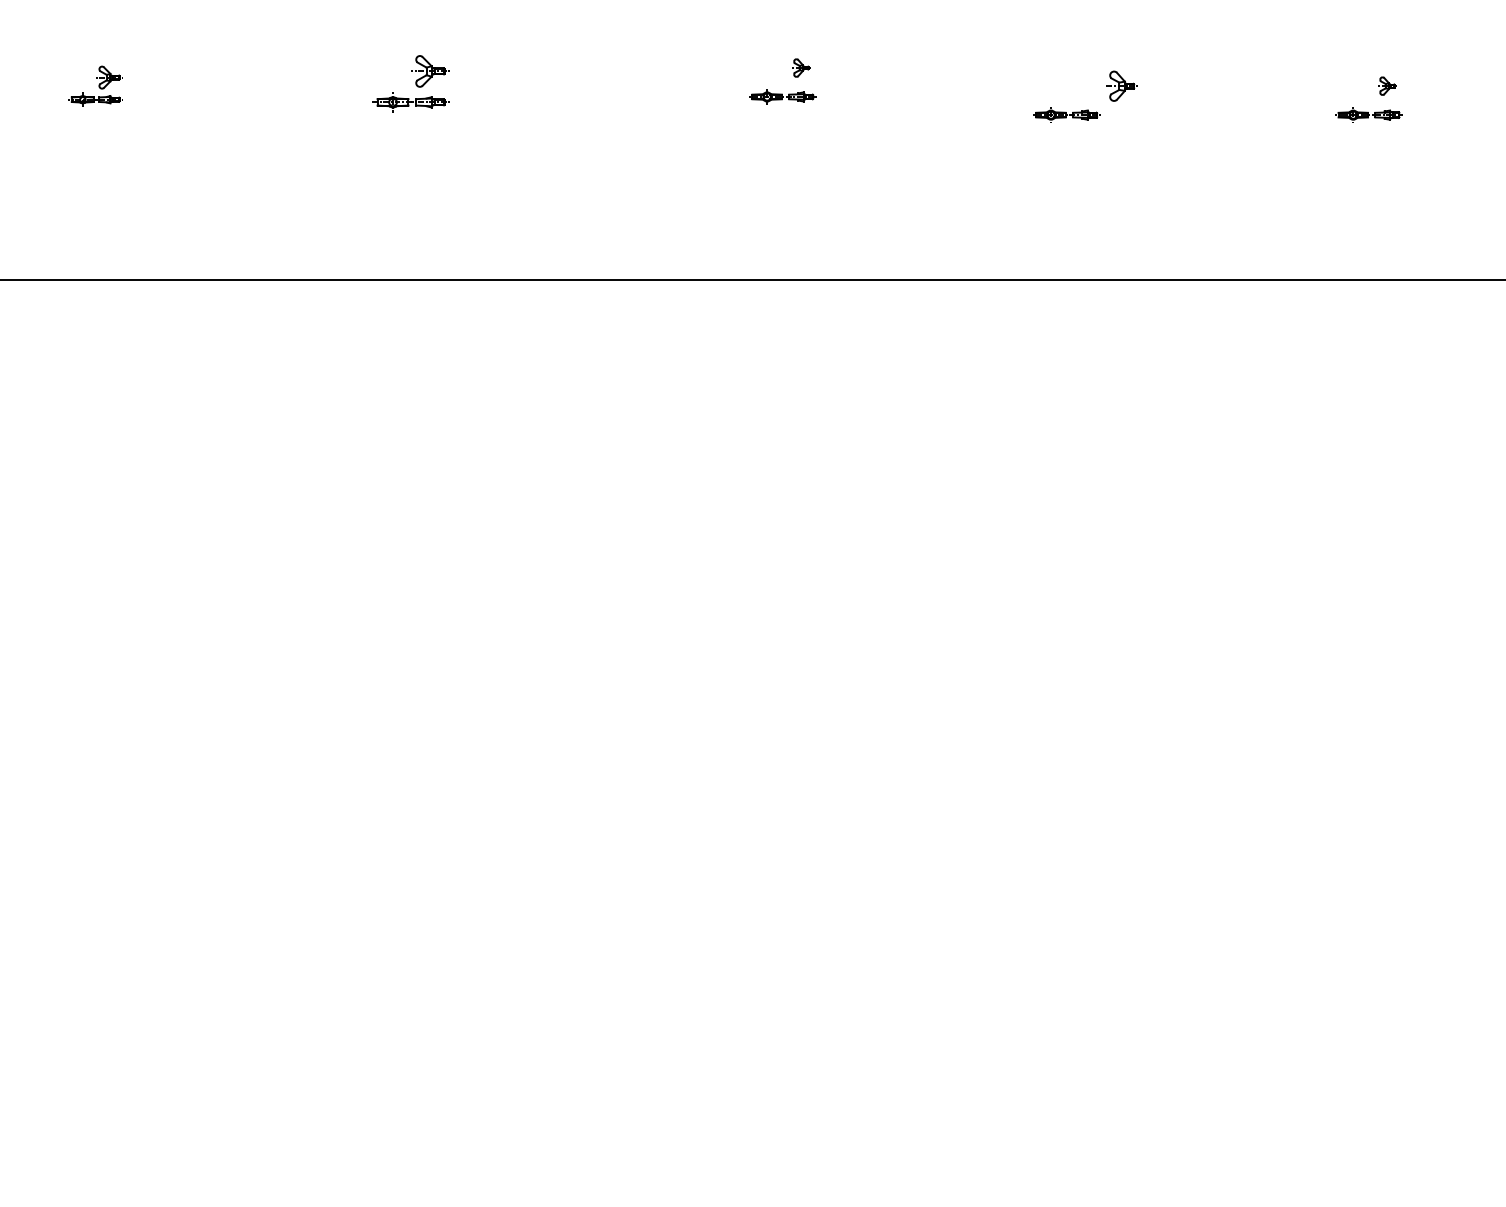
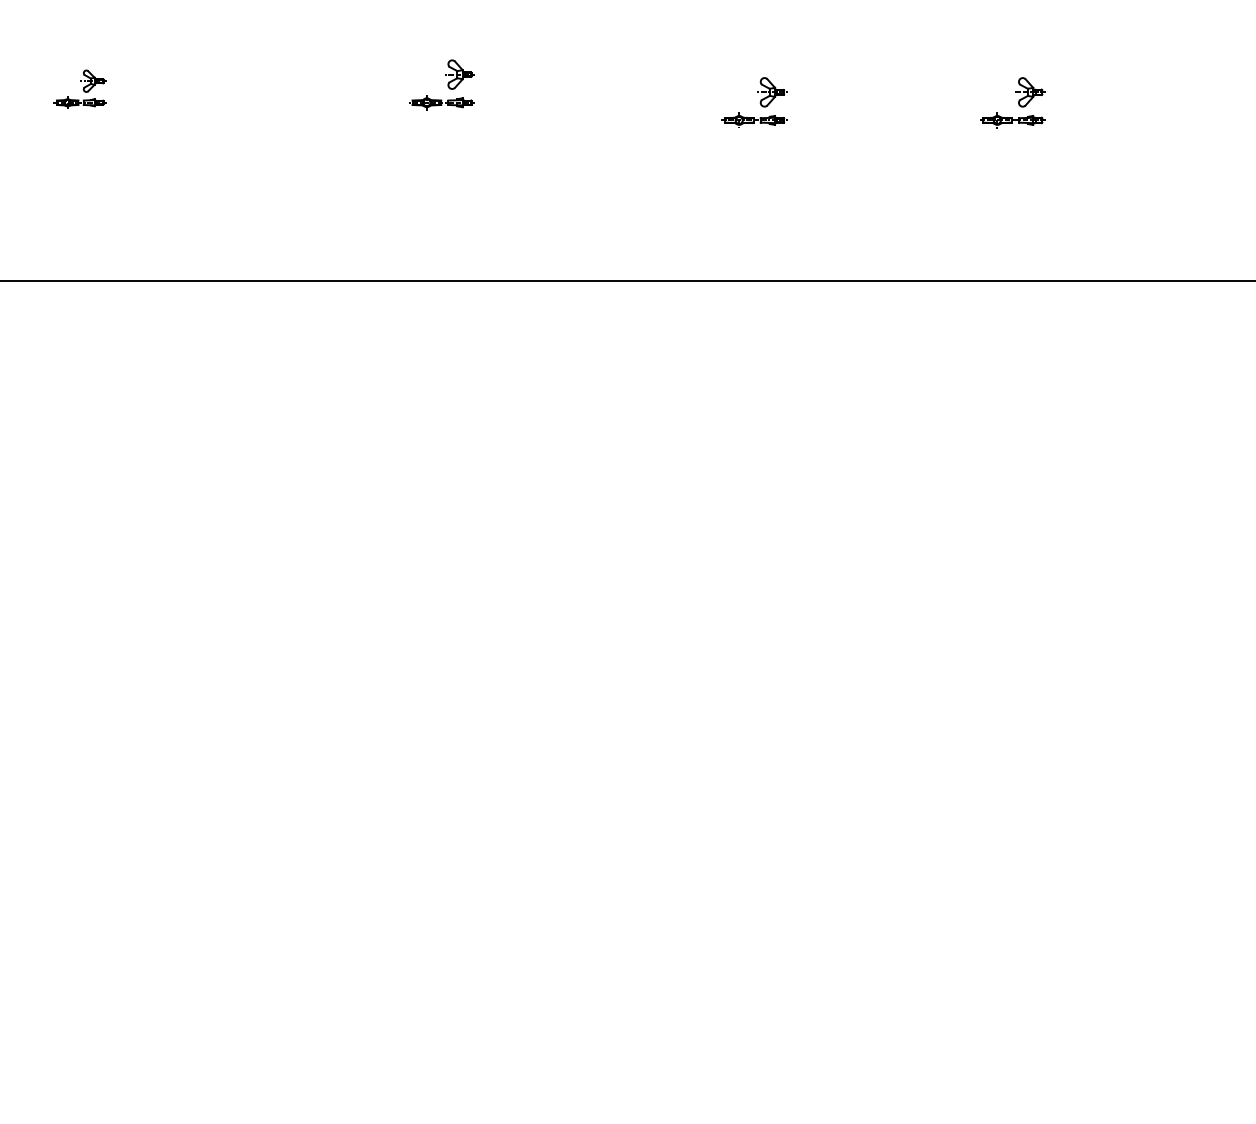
part: (801, 67) -> (460, 74), size x1.67
part: (410, 83) -> (79, 89), size x0.71
part: (1387, 85) -> (1030, 91), size x1.67
part: (1066, 114) -> (754, 119), moved

